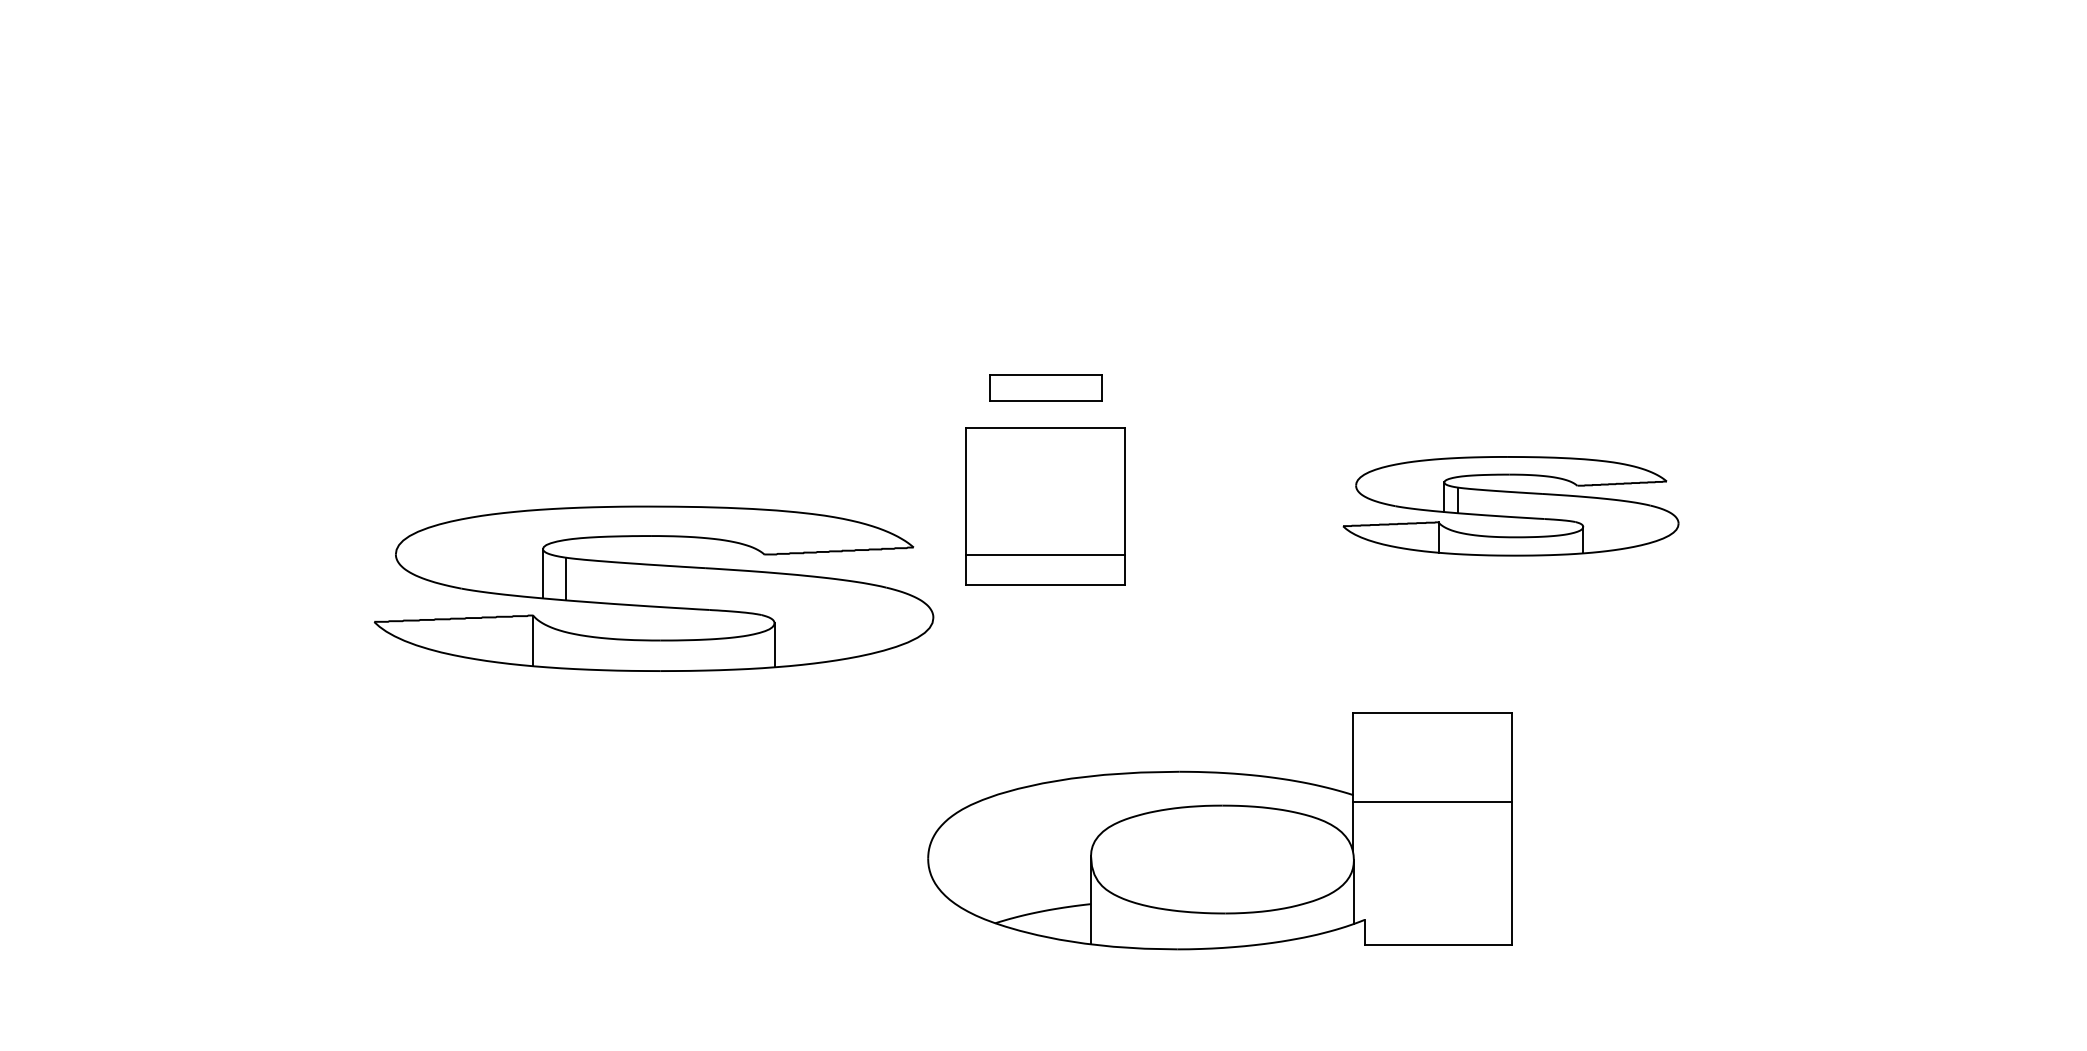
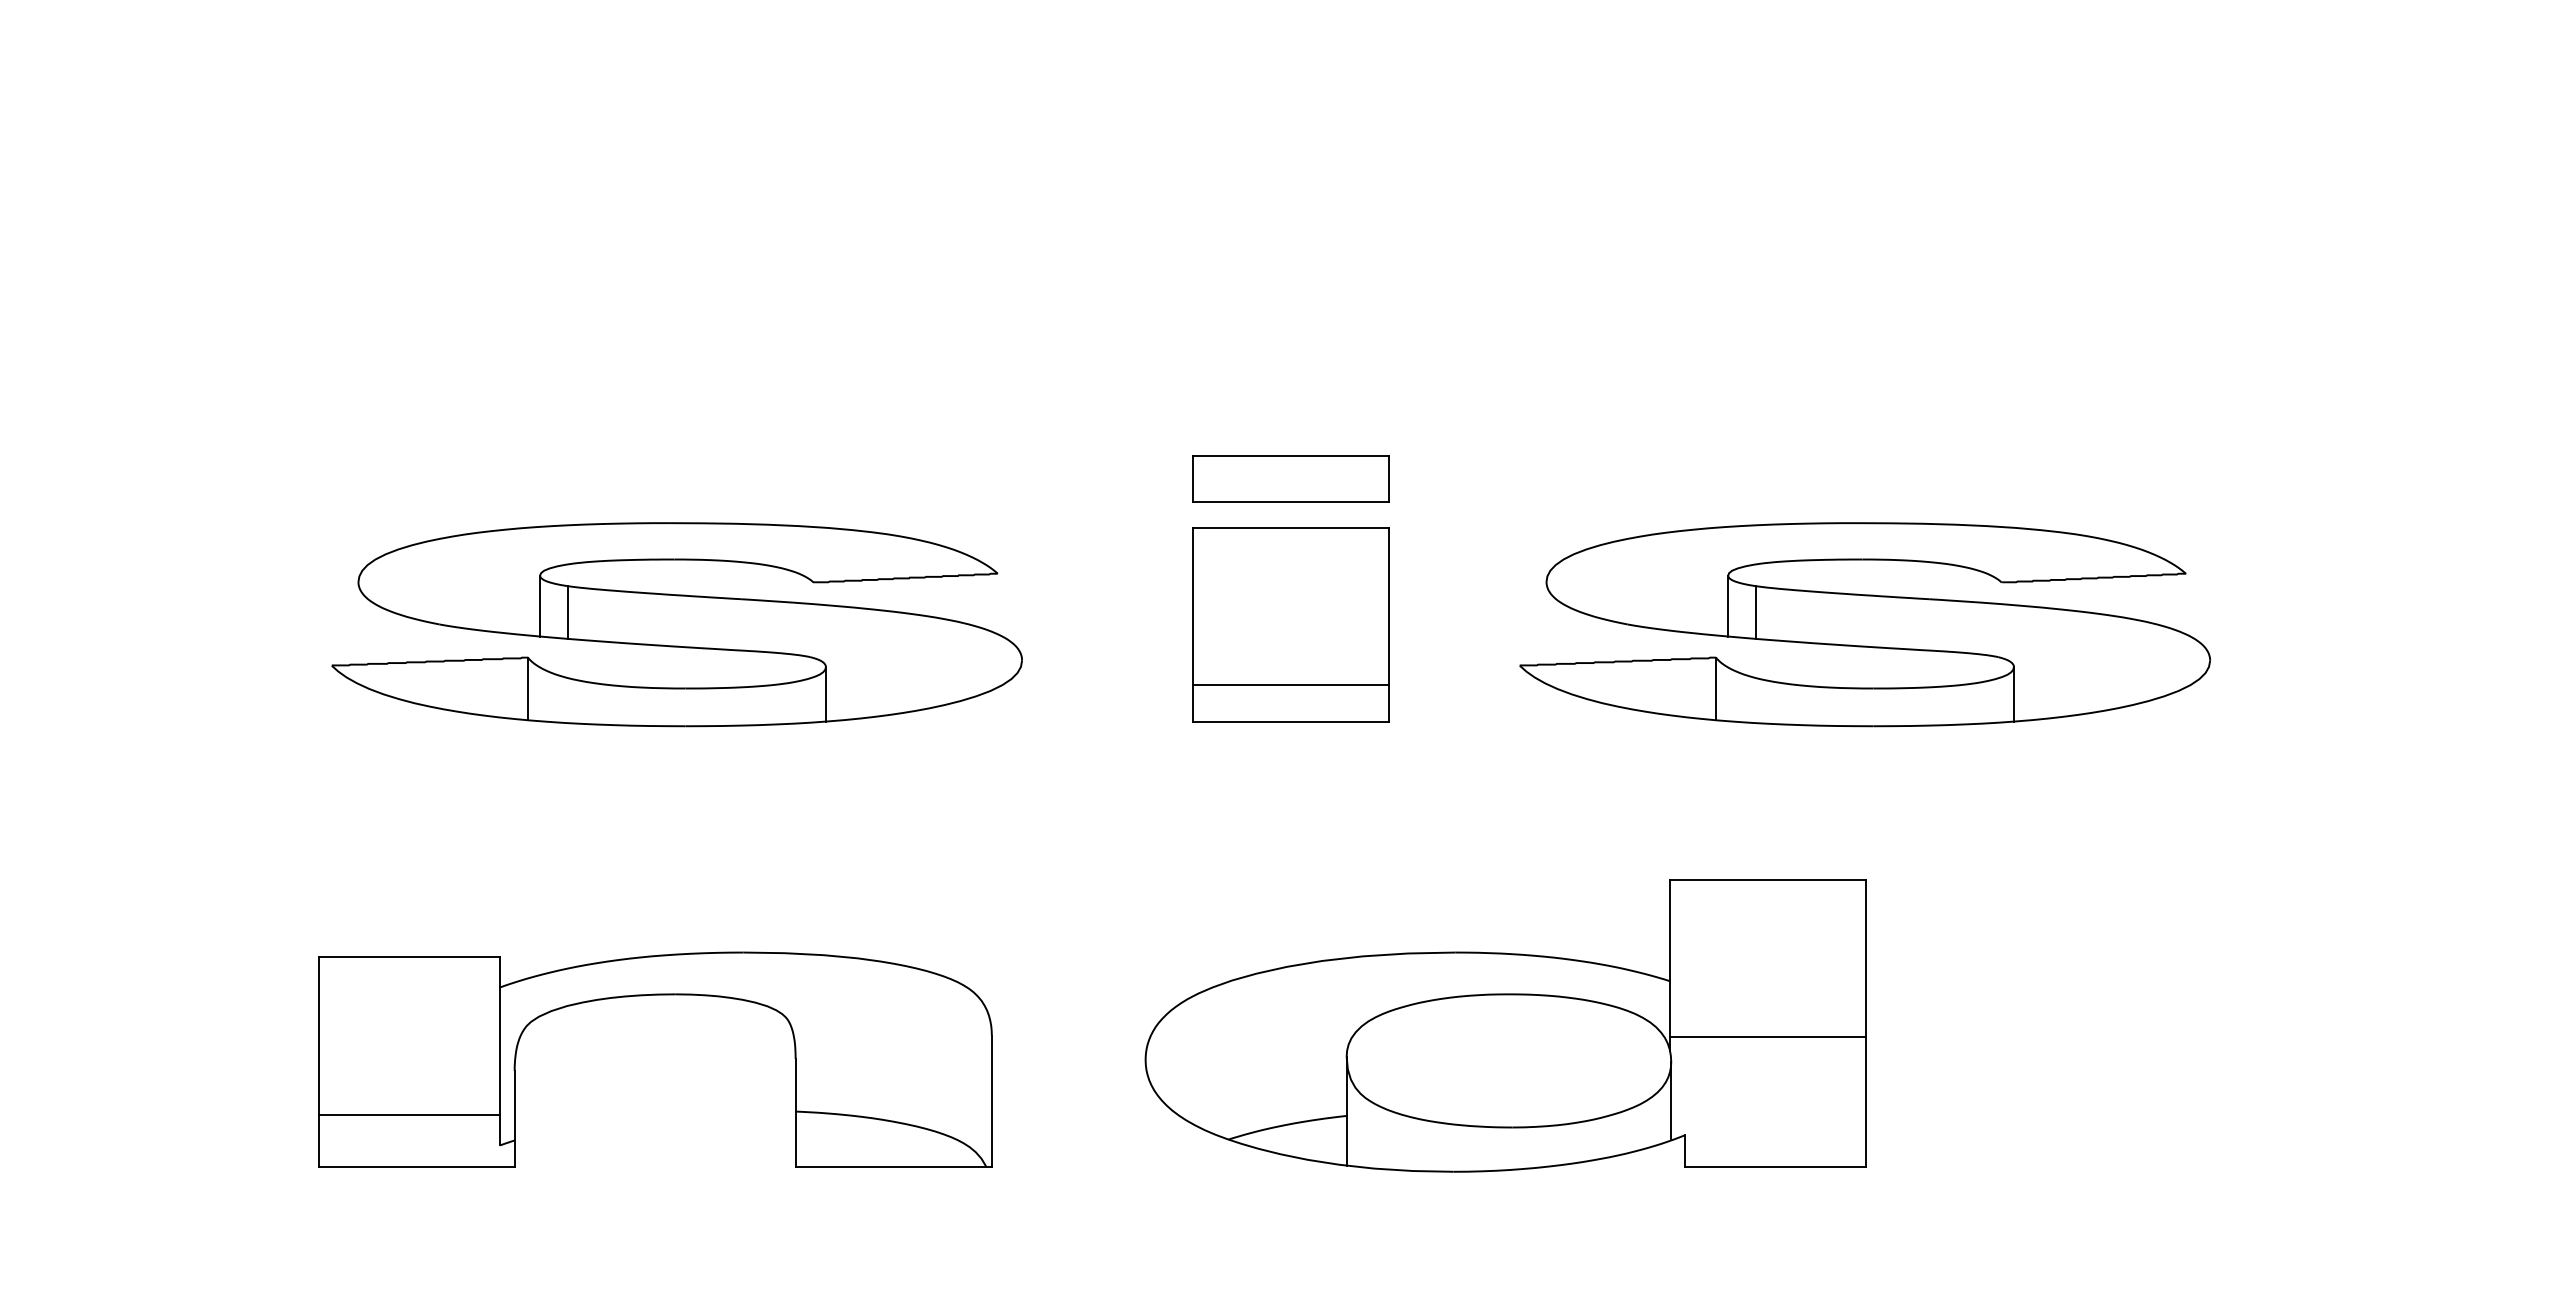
part: (1045, 387) -> (1290, 478), size x1.43
part: (1510, 506) -> (1864, 624), size x1.67
part: (653, 588) -> (676, 624), moved
line: (1432, 802) -> (1768, 1037), moved
part: (522, 807) -> (644, 996), added

